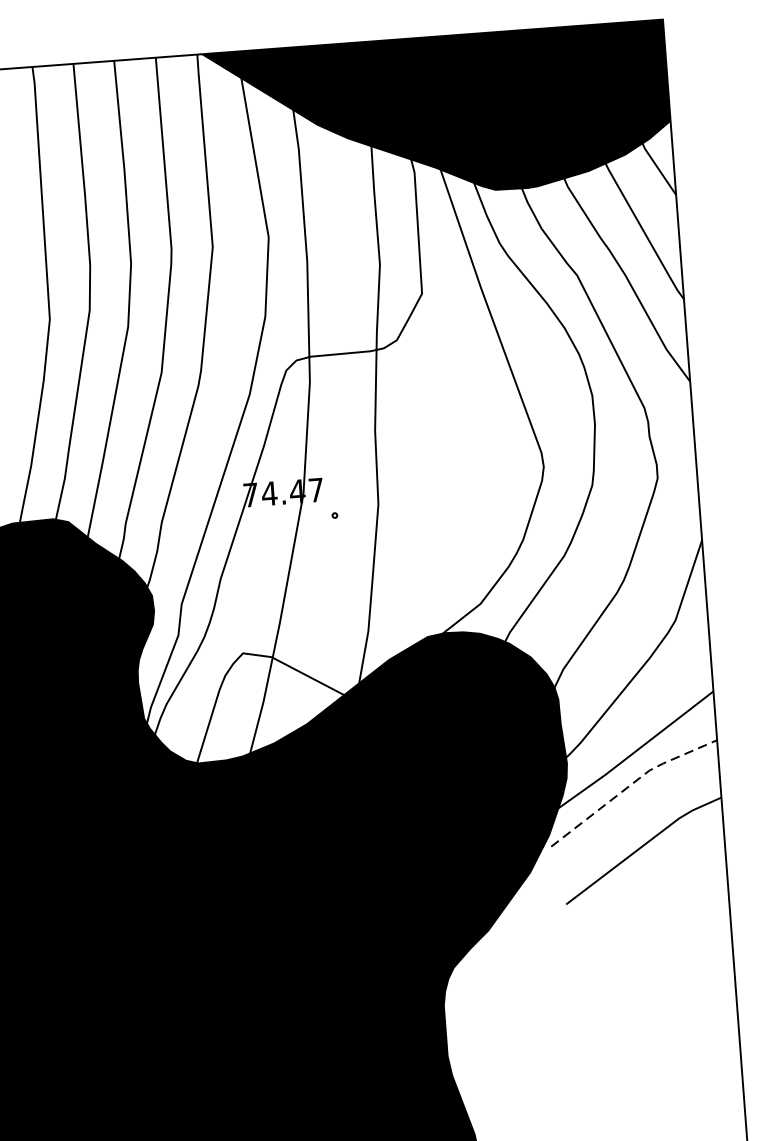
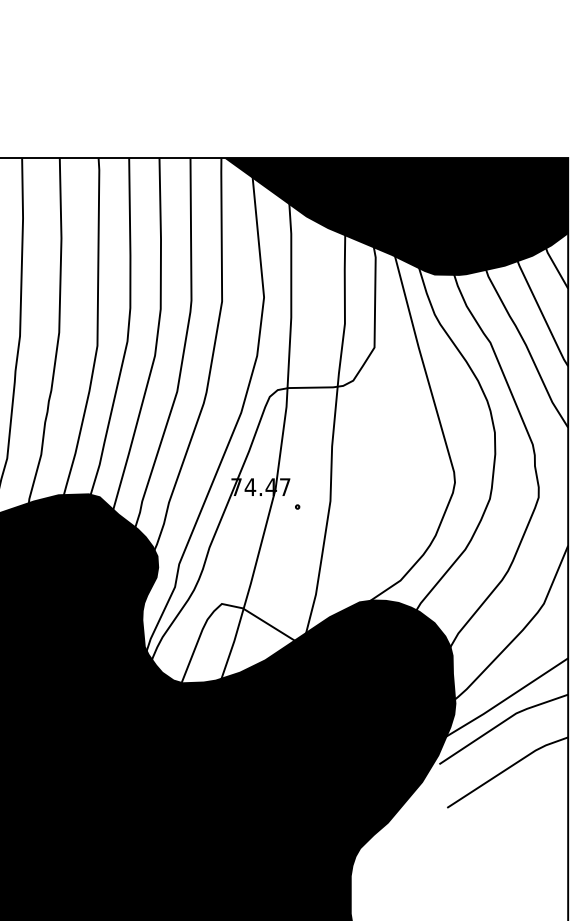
line: (631, 784) -> (502, 722), dashed -> solid

